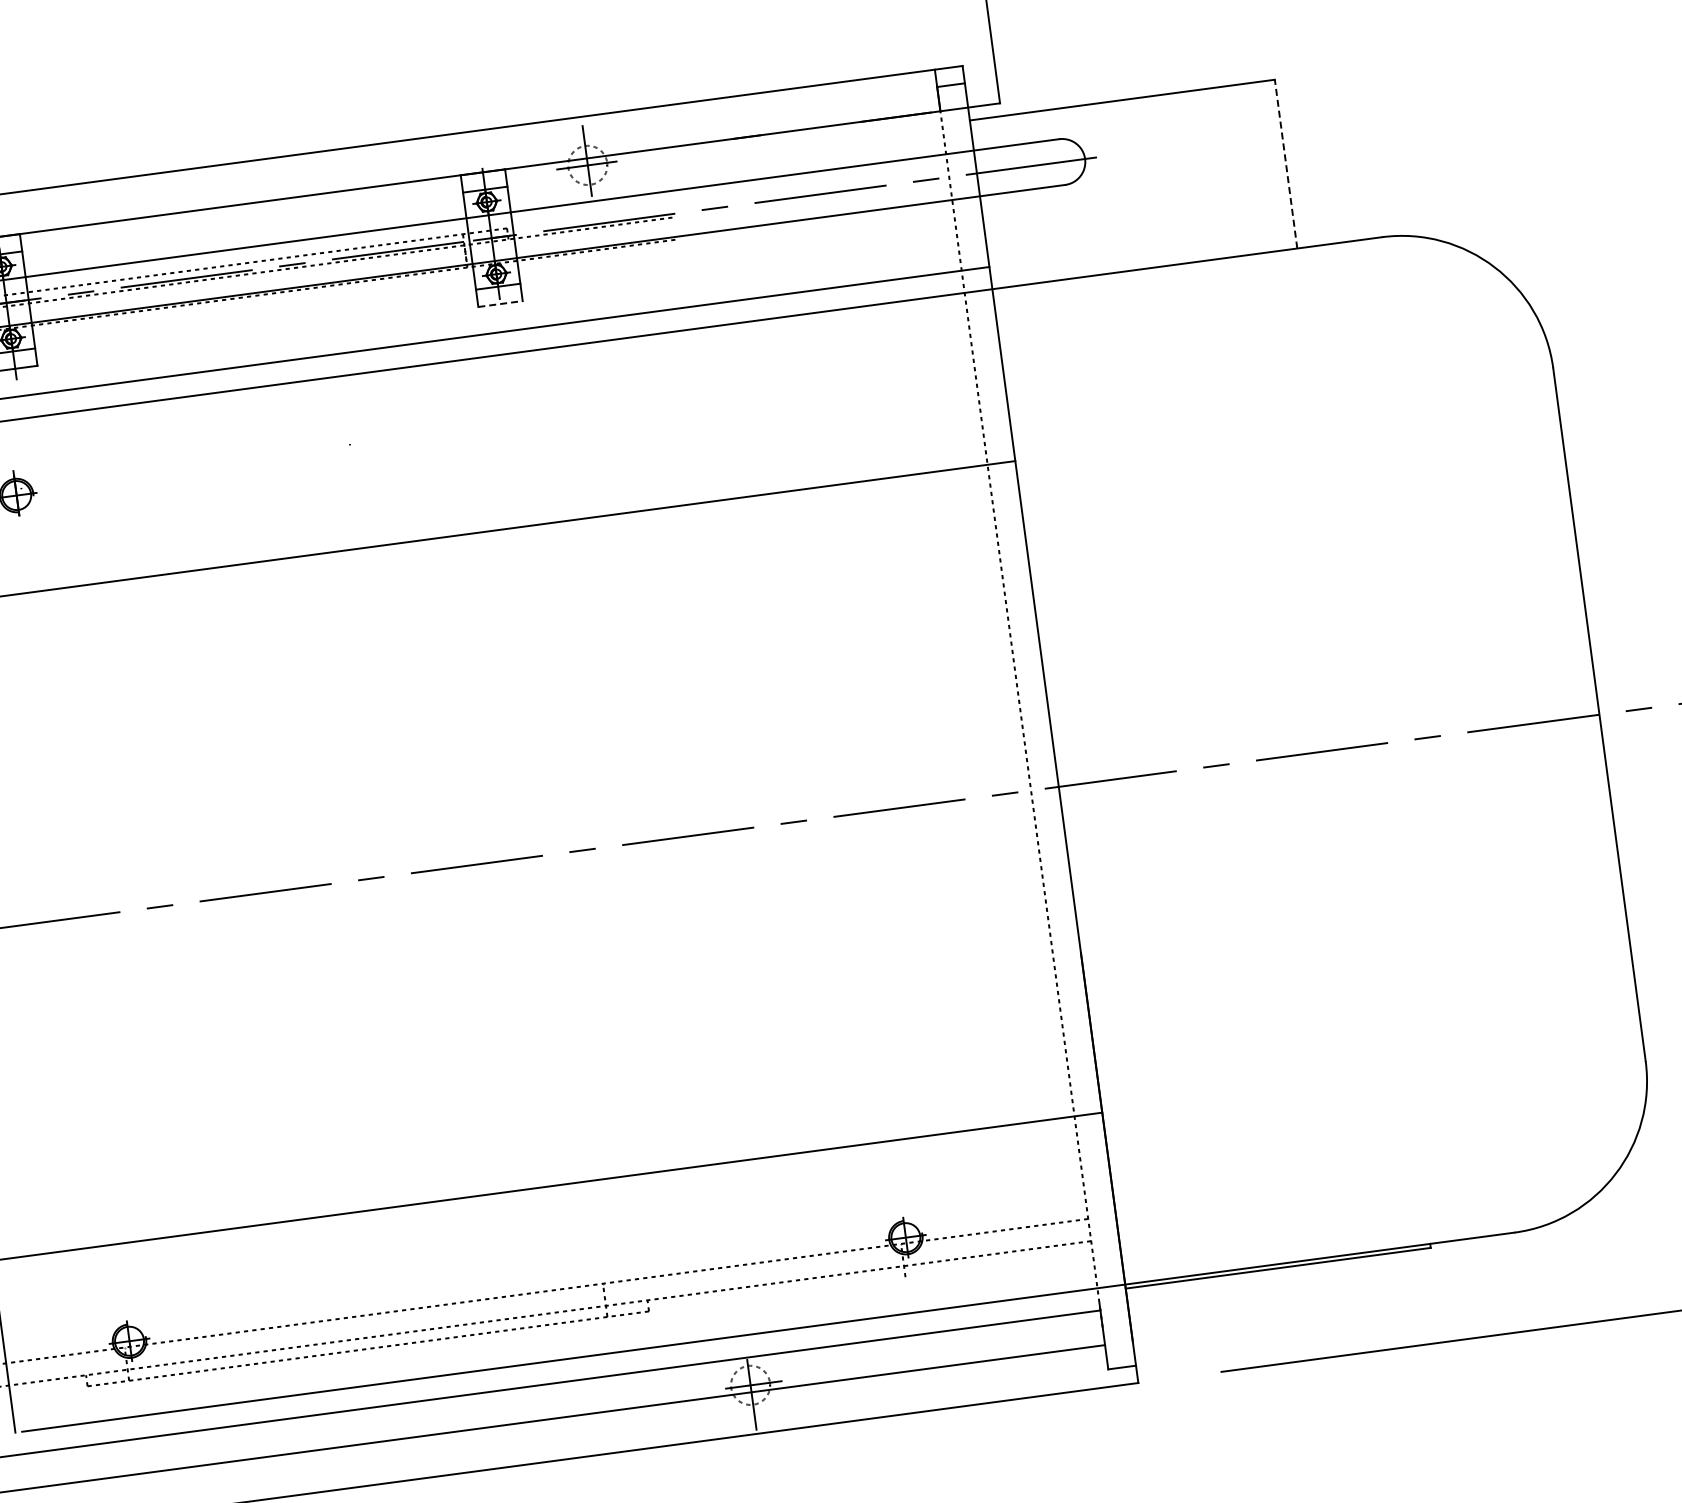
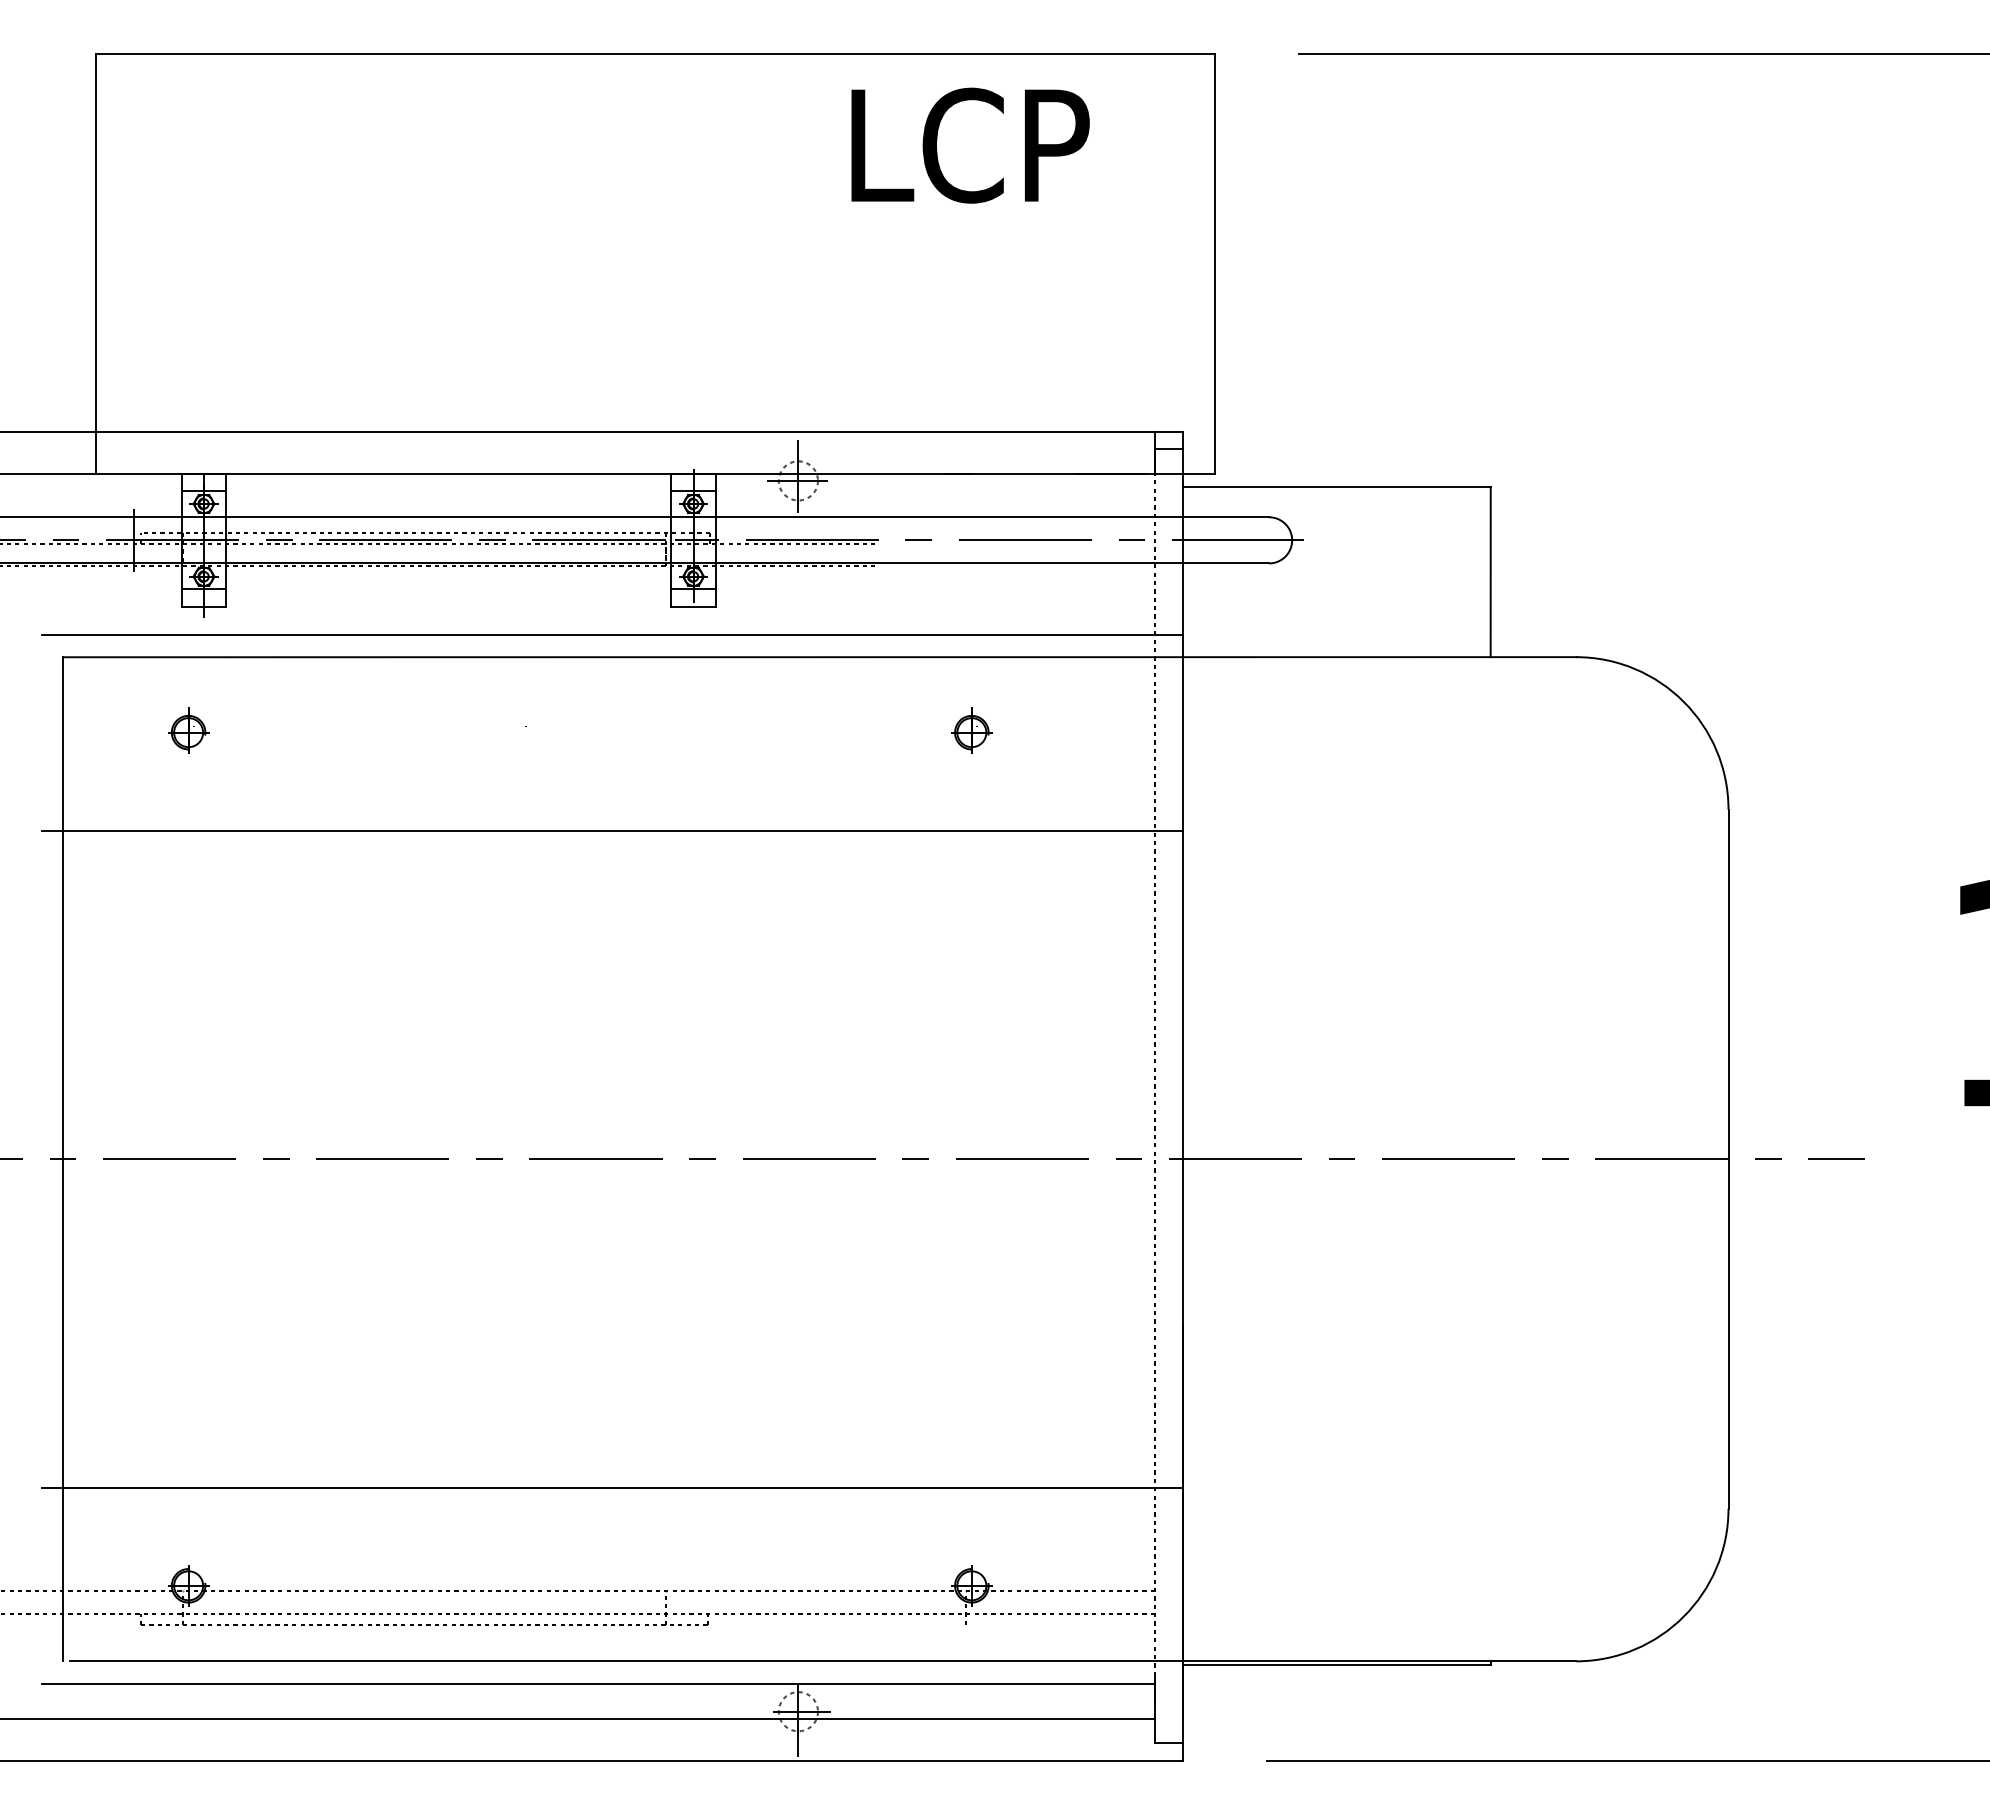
line: (1285, 163) -> (1490, 571), dashed -> solid
line: (501, 303) -> (694, 606), dashed -> solid
part: (792, 389) -> (971, 730), added

